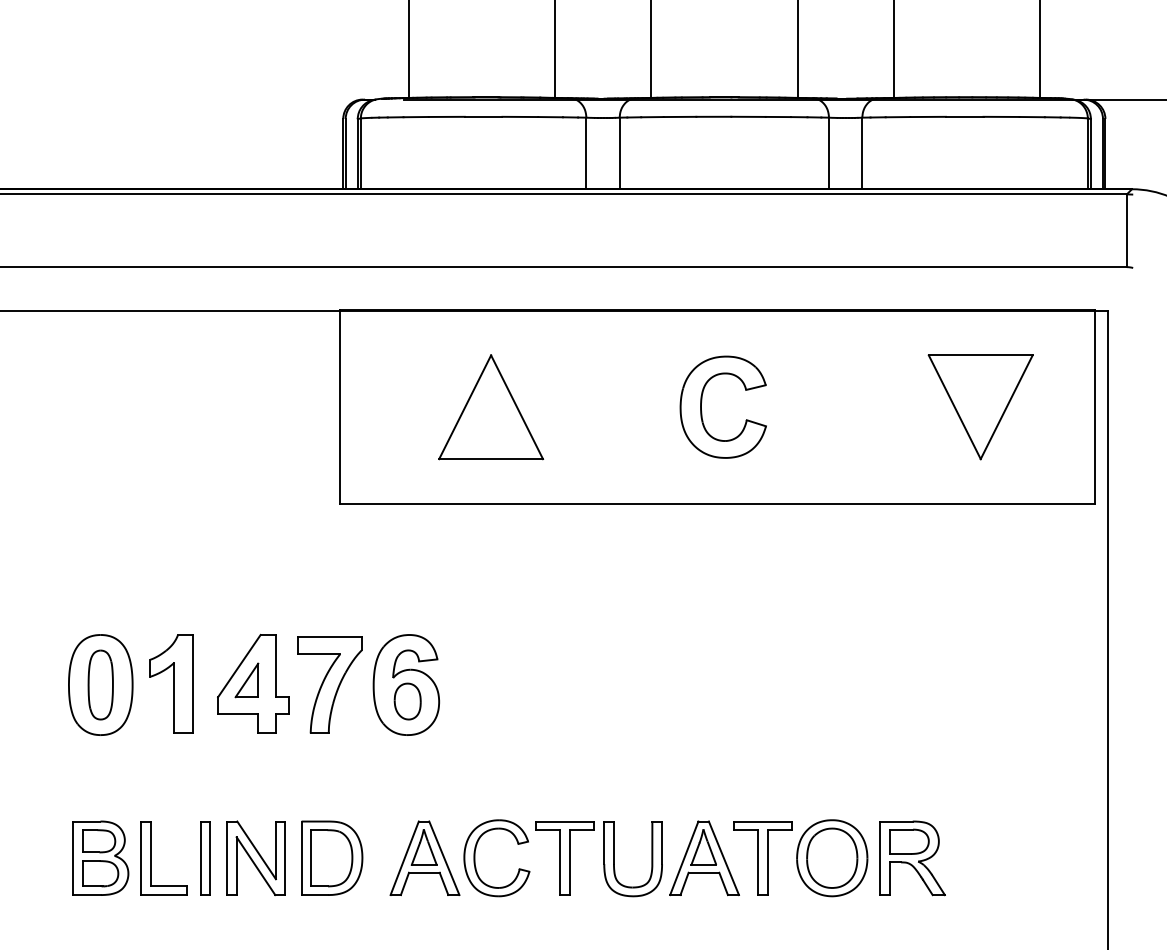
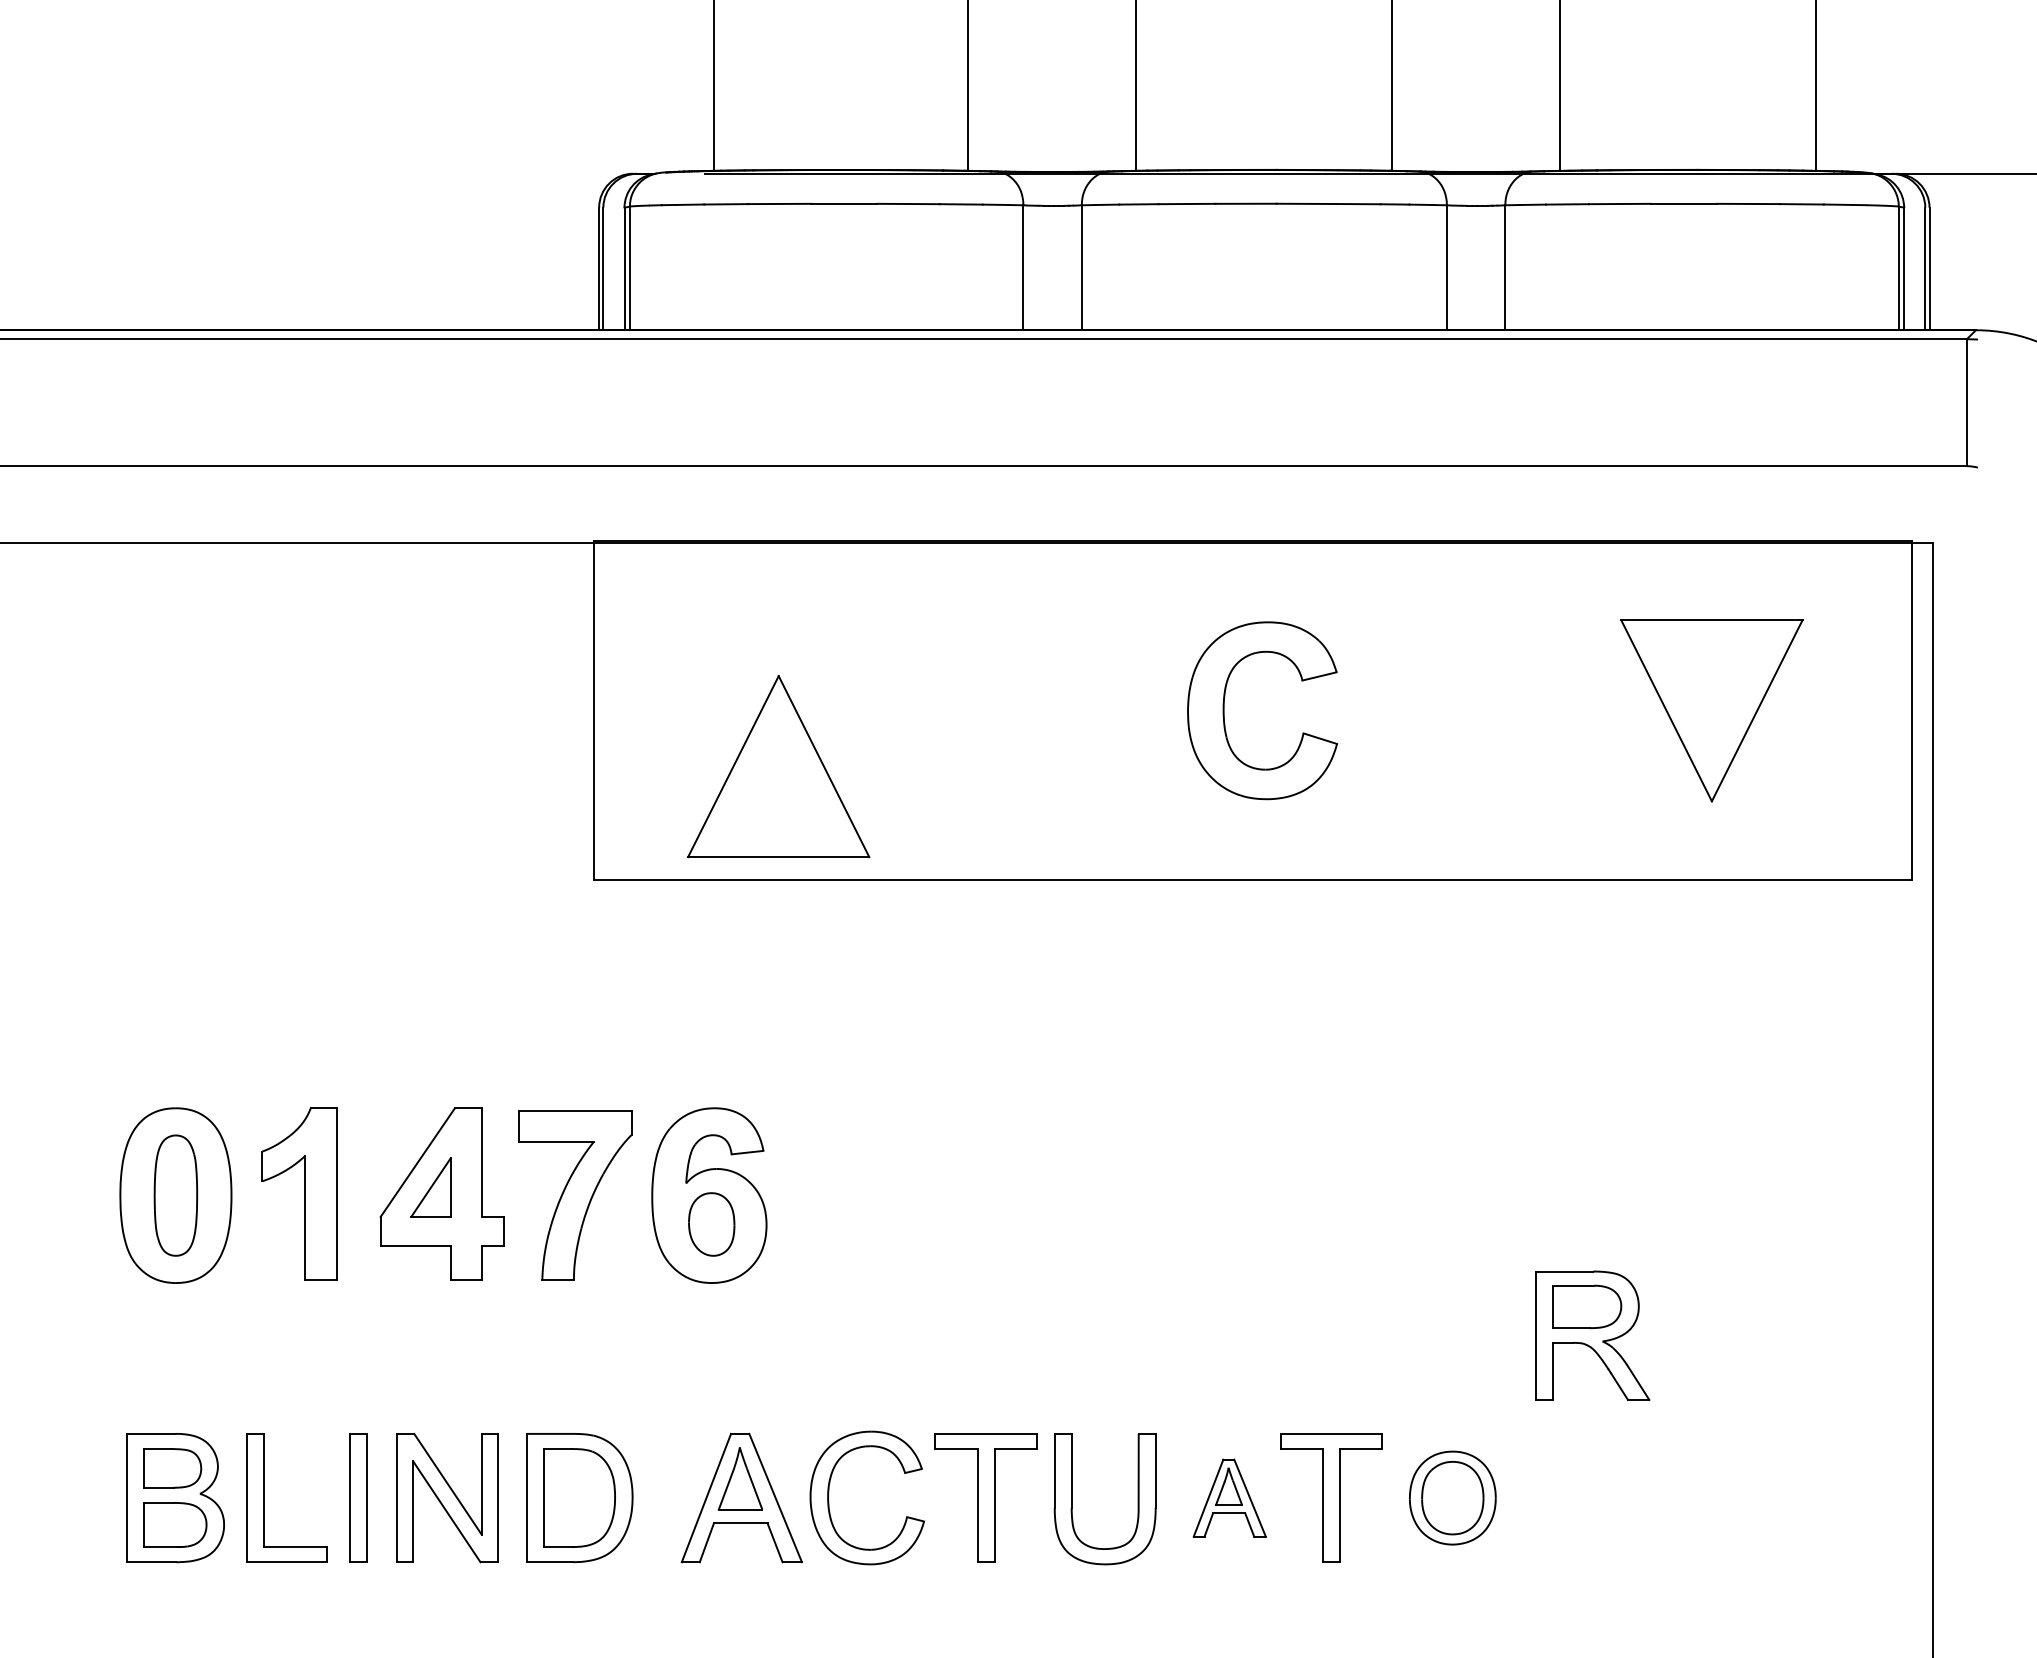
part: (491, 407) -> (779, 767), moved
part: (704, 858) -> (1229, 1498), size x0.6
part: (832, 858) -> (1453, 1498), size x0.7
part: (912, 858) -> (1592, 1336), moved

